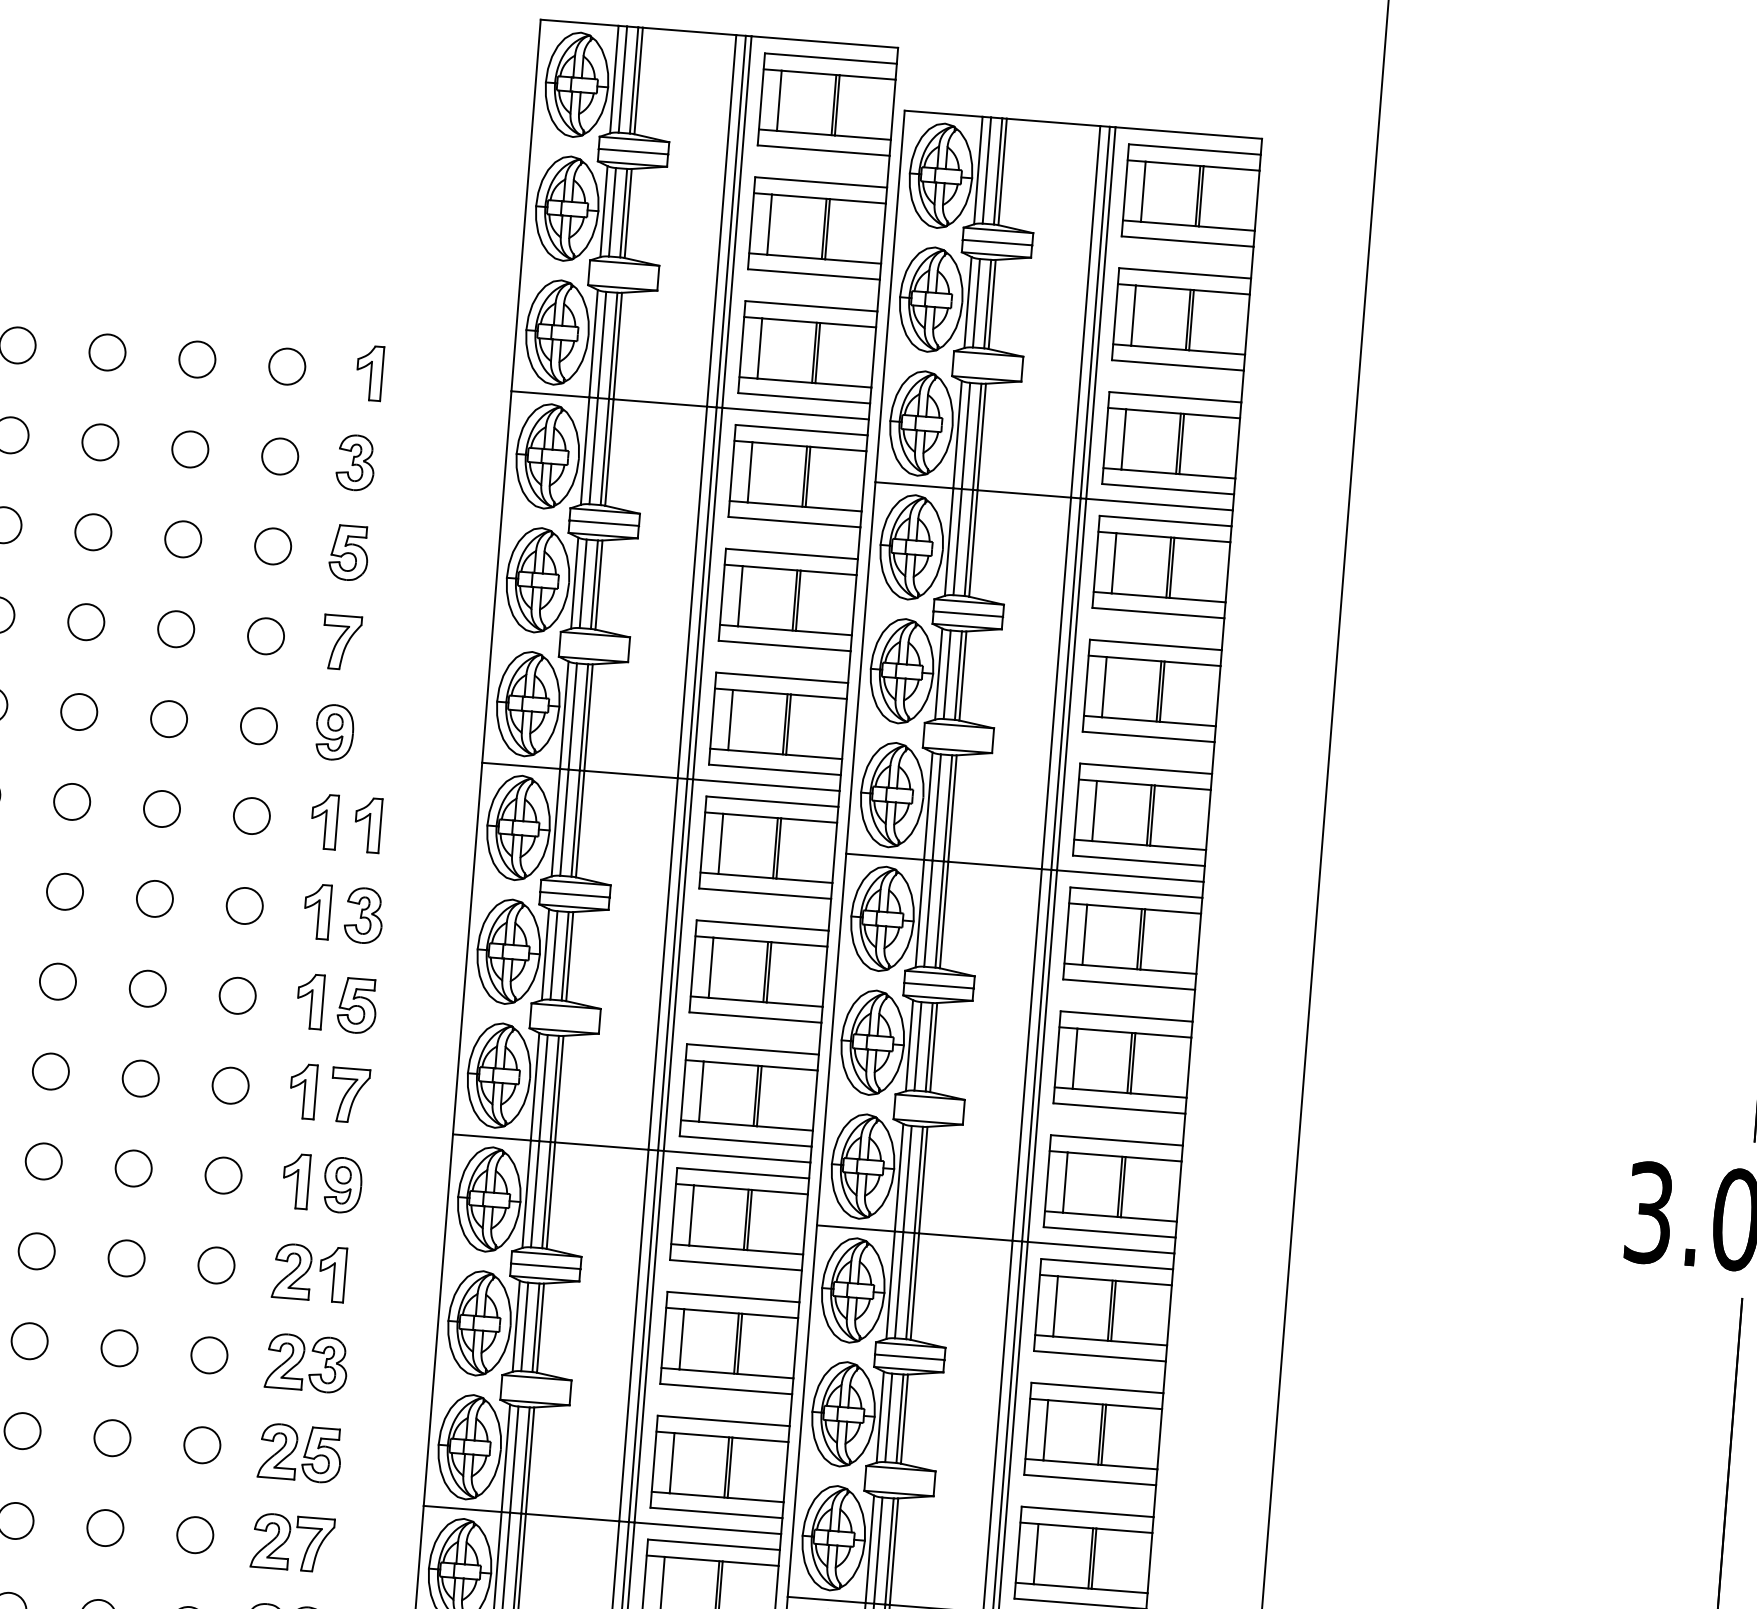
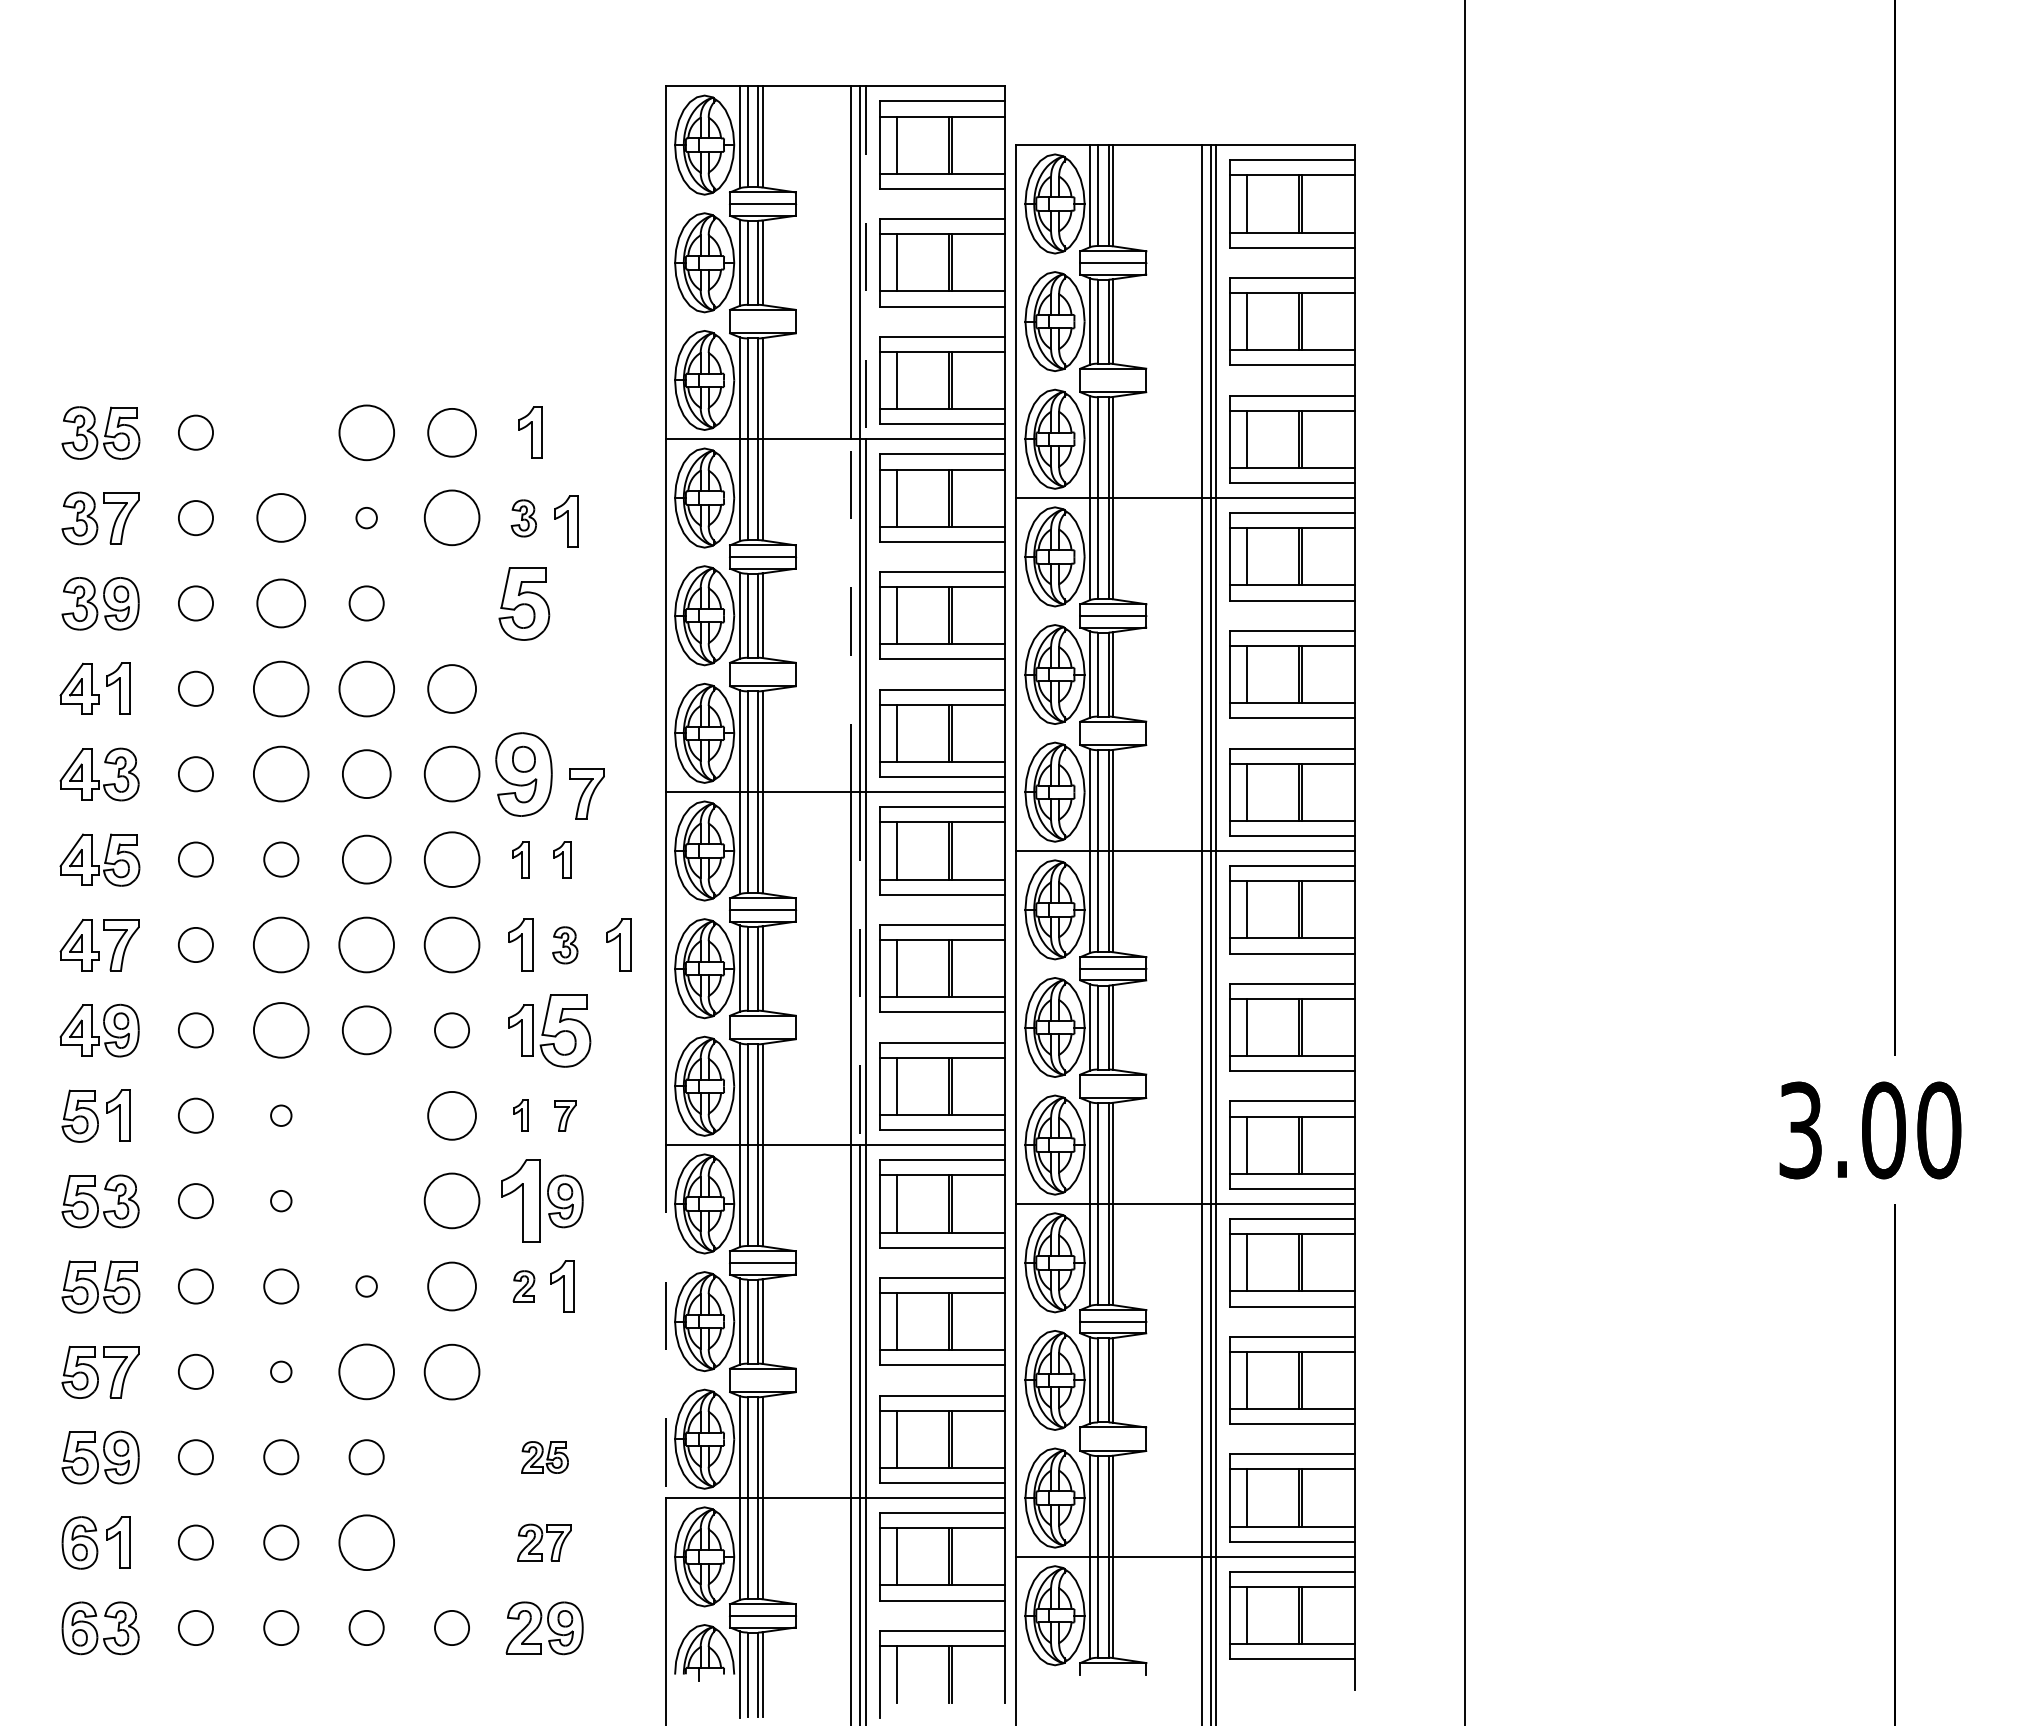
line: (736, 222) -> (865, 263), solid -> dashed
circle: (107, 352) -> (281, 432), removed
circle: (197, 359) -> (366, 432), size x1.6
circle: (286, 366) -> (451, 432), size x1.4
circle: (100, 442) -> (281, 518), size x1.4
circle: (190, 449) -> (366, 518), size x0.6
circle: (279, 456) -> (451, 518), size x1.6
part: (355, 462) -> (523, 518), size x0.7
part: (400, 469) -> (566, 521), added
circle: (93, 532) -> (281, 603), size x1.4
circle: (272, 546) -> (451, 603), removed
part: (348, 552) -> (523, 603), size x1.4
line: (692, 592) -> (851, 615), solid -> dashed
circle: (86, 621) -> (281, 688), size x1.6
circle: (175, 628) -> (366, 688), size x1.6
circle: (265, 635) -> (451, 688), size x1.4
part: (341, 641) -> (586, 793), moved
circle: (79, 712) -> (281, 774), size x1.6
circle: (168, 719) -> (366, 774), size x1.4
circle: (258, 726) -> (451, 774), size x1.6
part: (334, 732) -> (523, 774), size x1.6
circle: (161, 808) -> (366, 859), size x1.4
circle: (251, 815) -> (451, 859), size x1.6
part: (323, 821) -> (520, 859), size x0.7
part: (368, 825) -> (562, 859), size x0.7
circle: (65, 891) -> (281, 944), size x1.6
circle: (154, 898) -> (366, 944), size x1.6
circle: (244, 905) -> (451, 944), size x1.6
part: (364, 915) -> (565, 945), size x0.7
part: (420, 919) -> (618, 944), added
line: (672, 965) -> (860, 969), solid -> dashed
circle: (58, 981) -> (281, 1030), size x1.6
circle: (147, 988) -> (366, 1030), size x1.4
part: (357, 1005) -> (565, 1030), size x1.4
circle: (51, 1071) -> (281, 1115), size x0.6
circle: (140, 1078) -> (366, 1115), removed
circle: (230, 1085) -> (451, 1115), size x1.4
part: (302, 1091) -> (520, 1115), size x0.6
part: (350, 1094) -> (565, 1115), size x0.6
circle: (44, 1161) -> (281, 1201), size x0.6
circle: (133, 1168) -> (366, 1201), removed
circle: (222, 1175) -> (451, 1201), size x1.6
part: (295, 1181) -> (520, 1201), size x1.6
circle: (126, 1258) -> (366, 1286), size x0.6
circle: (215, 1265) -> (451, 1286), size x1.4
part: (291, 1271) -> (523, 1286), size x0.6
line: (438, 1321) -> (665, 1322), solid -> dashed
circle: (29, 1340) -> (281, 1371), size x0.6
circle: (119, 1347) -> (366, 1371), size x1.6
circle: (208, 1354) -> (451, 1371), size x1.6
part: (306, 1362) -> (544, 1371), removed
circle: (201, 1445) -> (451, 1457), removed
part: (299, 1453) -> (544, 1457), size x0.6
circle: (105, 1527) -> (366, 1542), size x1.6
circle: (194, 1534) -> (451, 1542), removed
part: (292, 1542) -> (544, 1542), size x0.7

